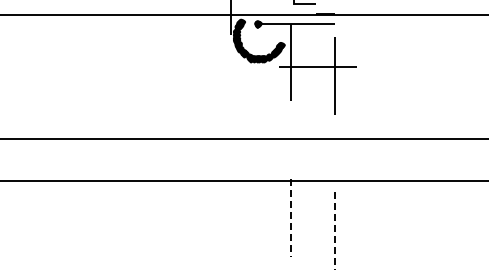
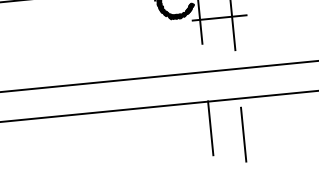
line: (290, 218) -> (210, 128), dashed -> solid
line: (335, 231) -> (243, 134), dashed -> solid

